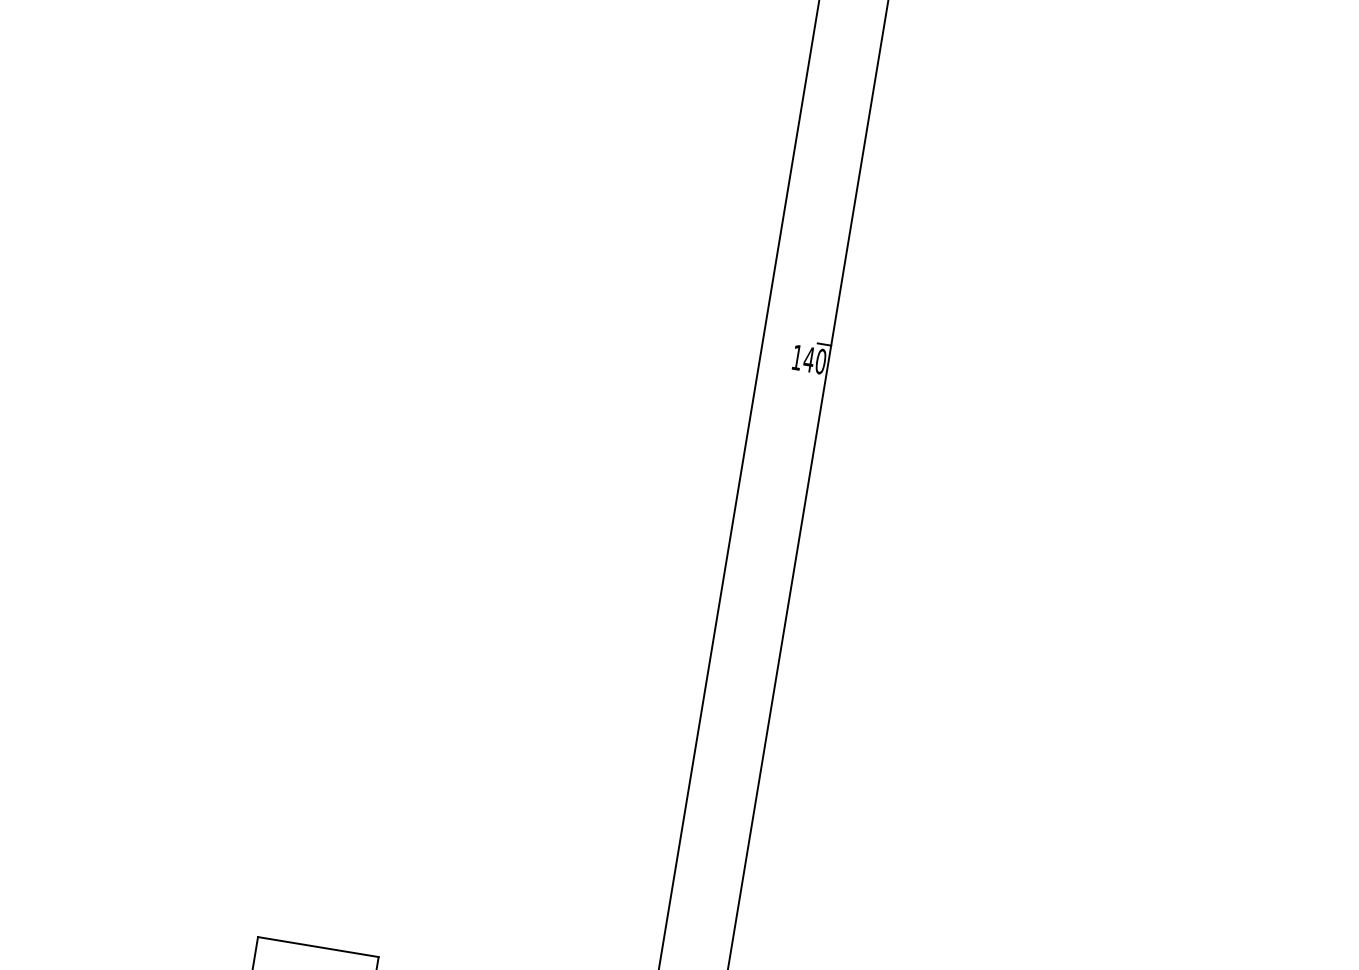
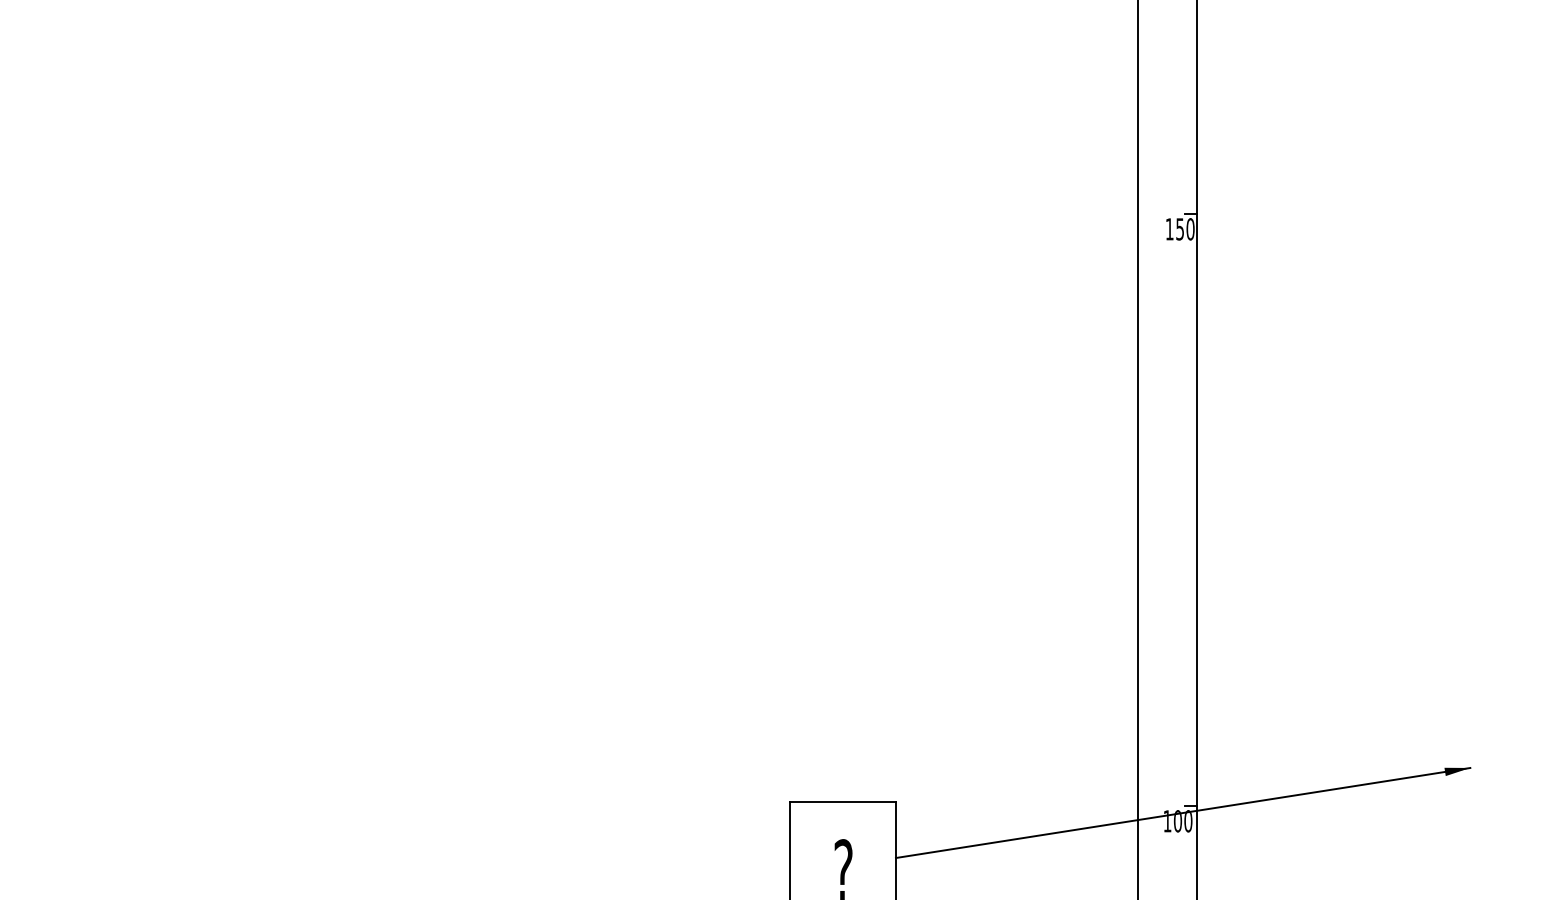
text: (808, 359) -> (1179, 229), 140 -> 150

